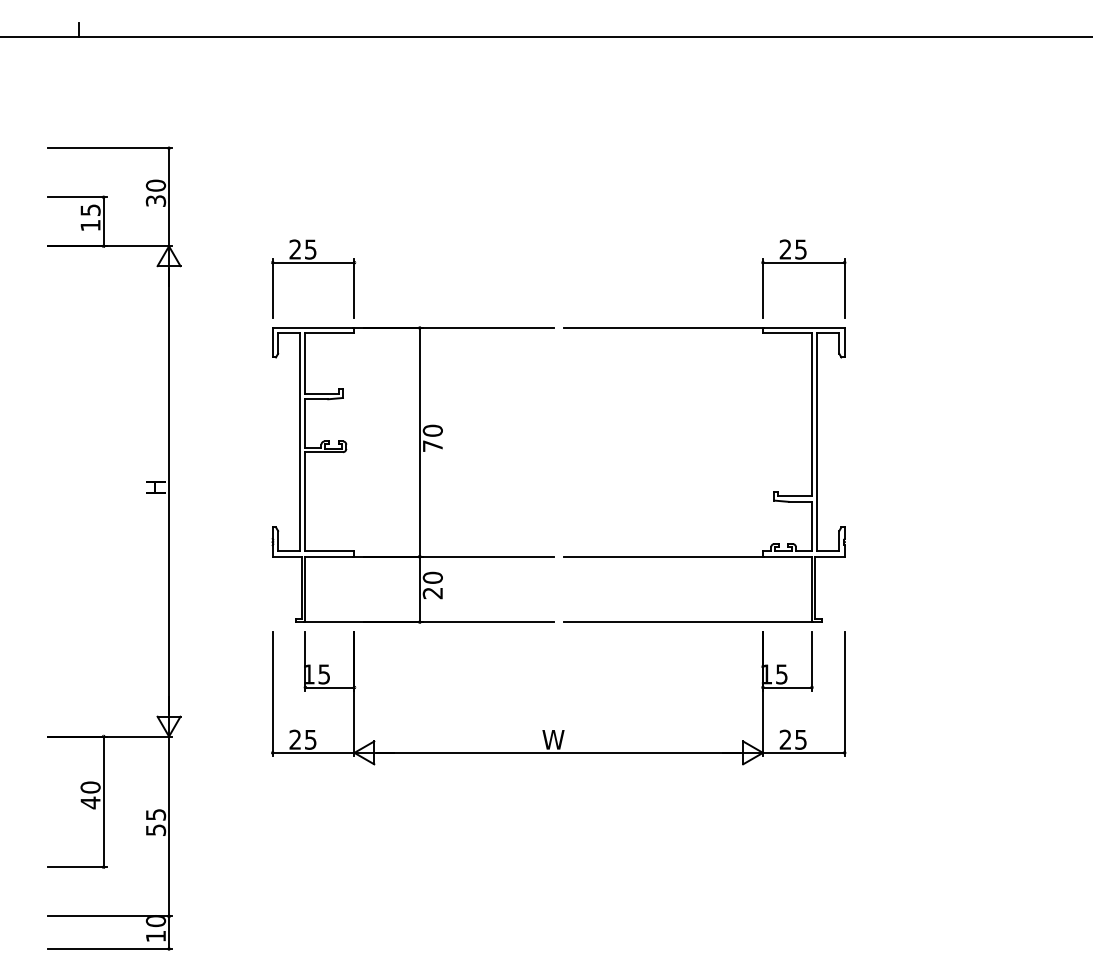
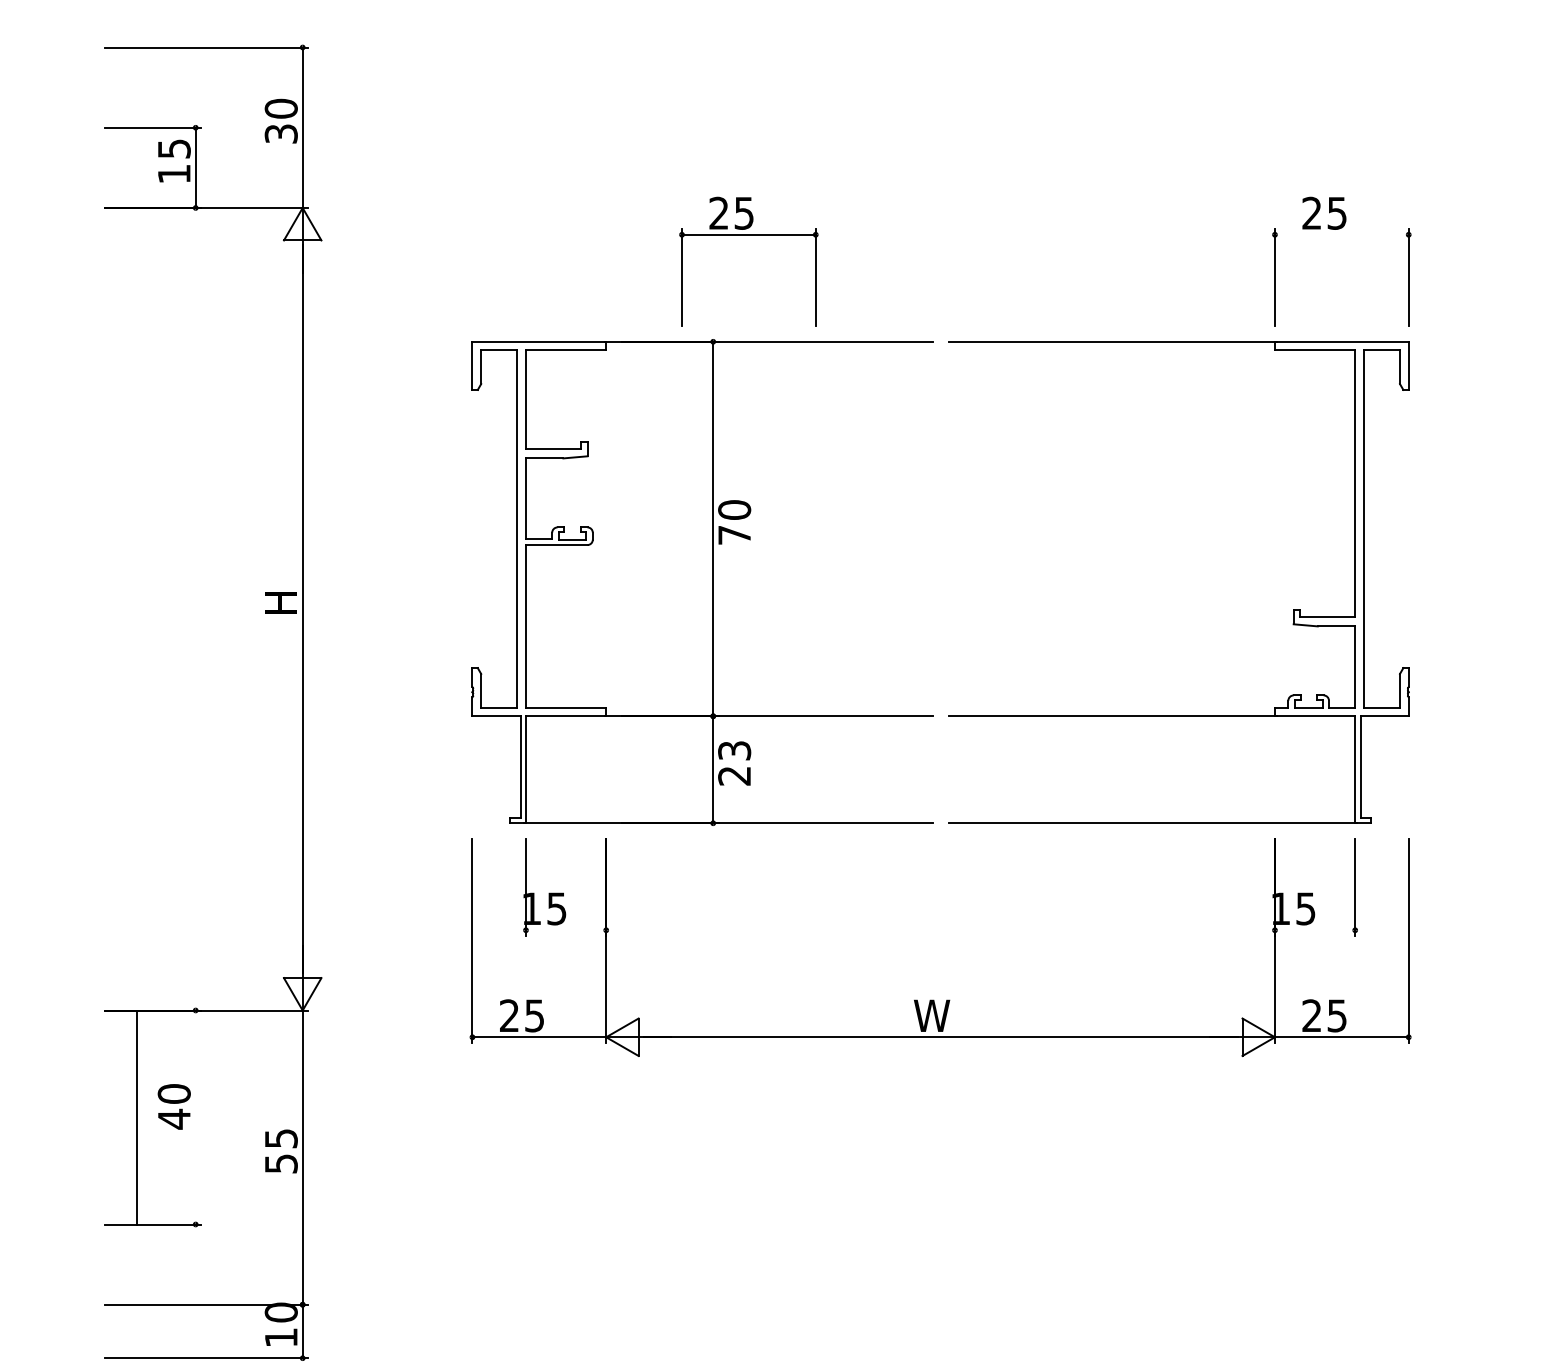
line: (803, 262) -> (1341, 234), removed
part: (313, 263) -> (748, 236), moved
text: (432, 577) -> (733, 750), 20 -> 23
line: (329, 687) -> (565, 930), removed
line: (787, 687) -> (1315, 930), removed
line: (103, 801) -> (136, 1116), moved

